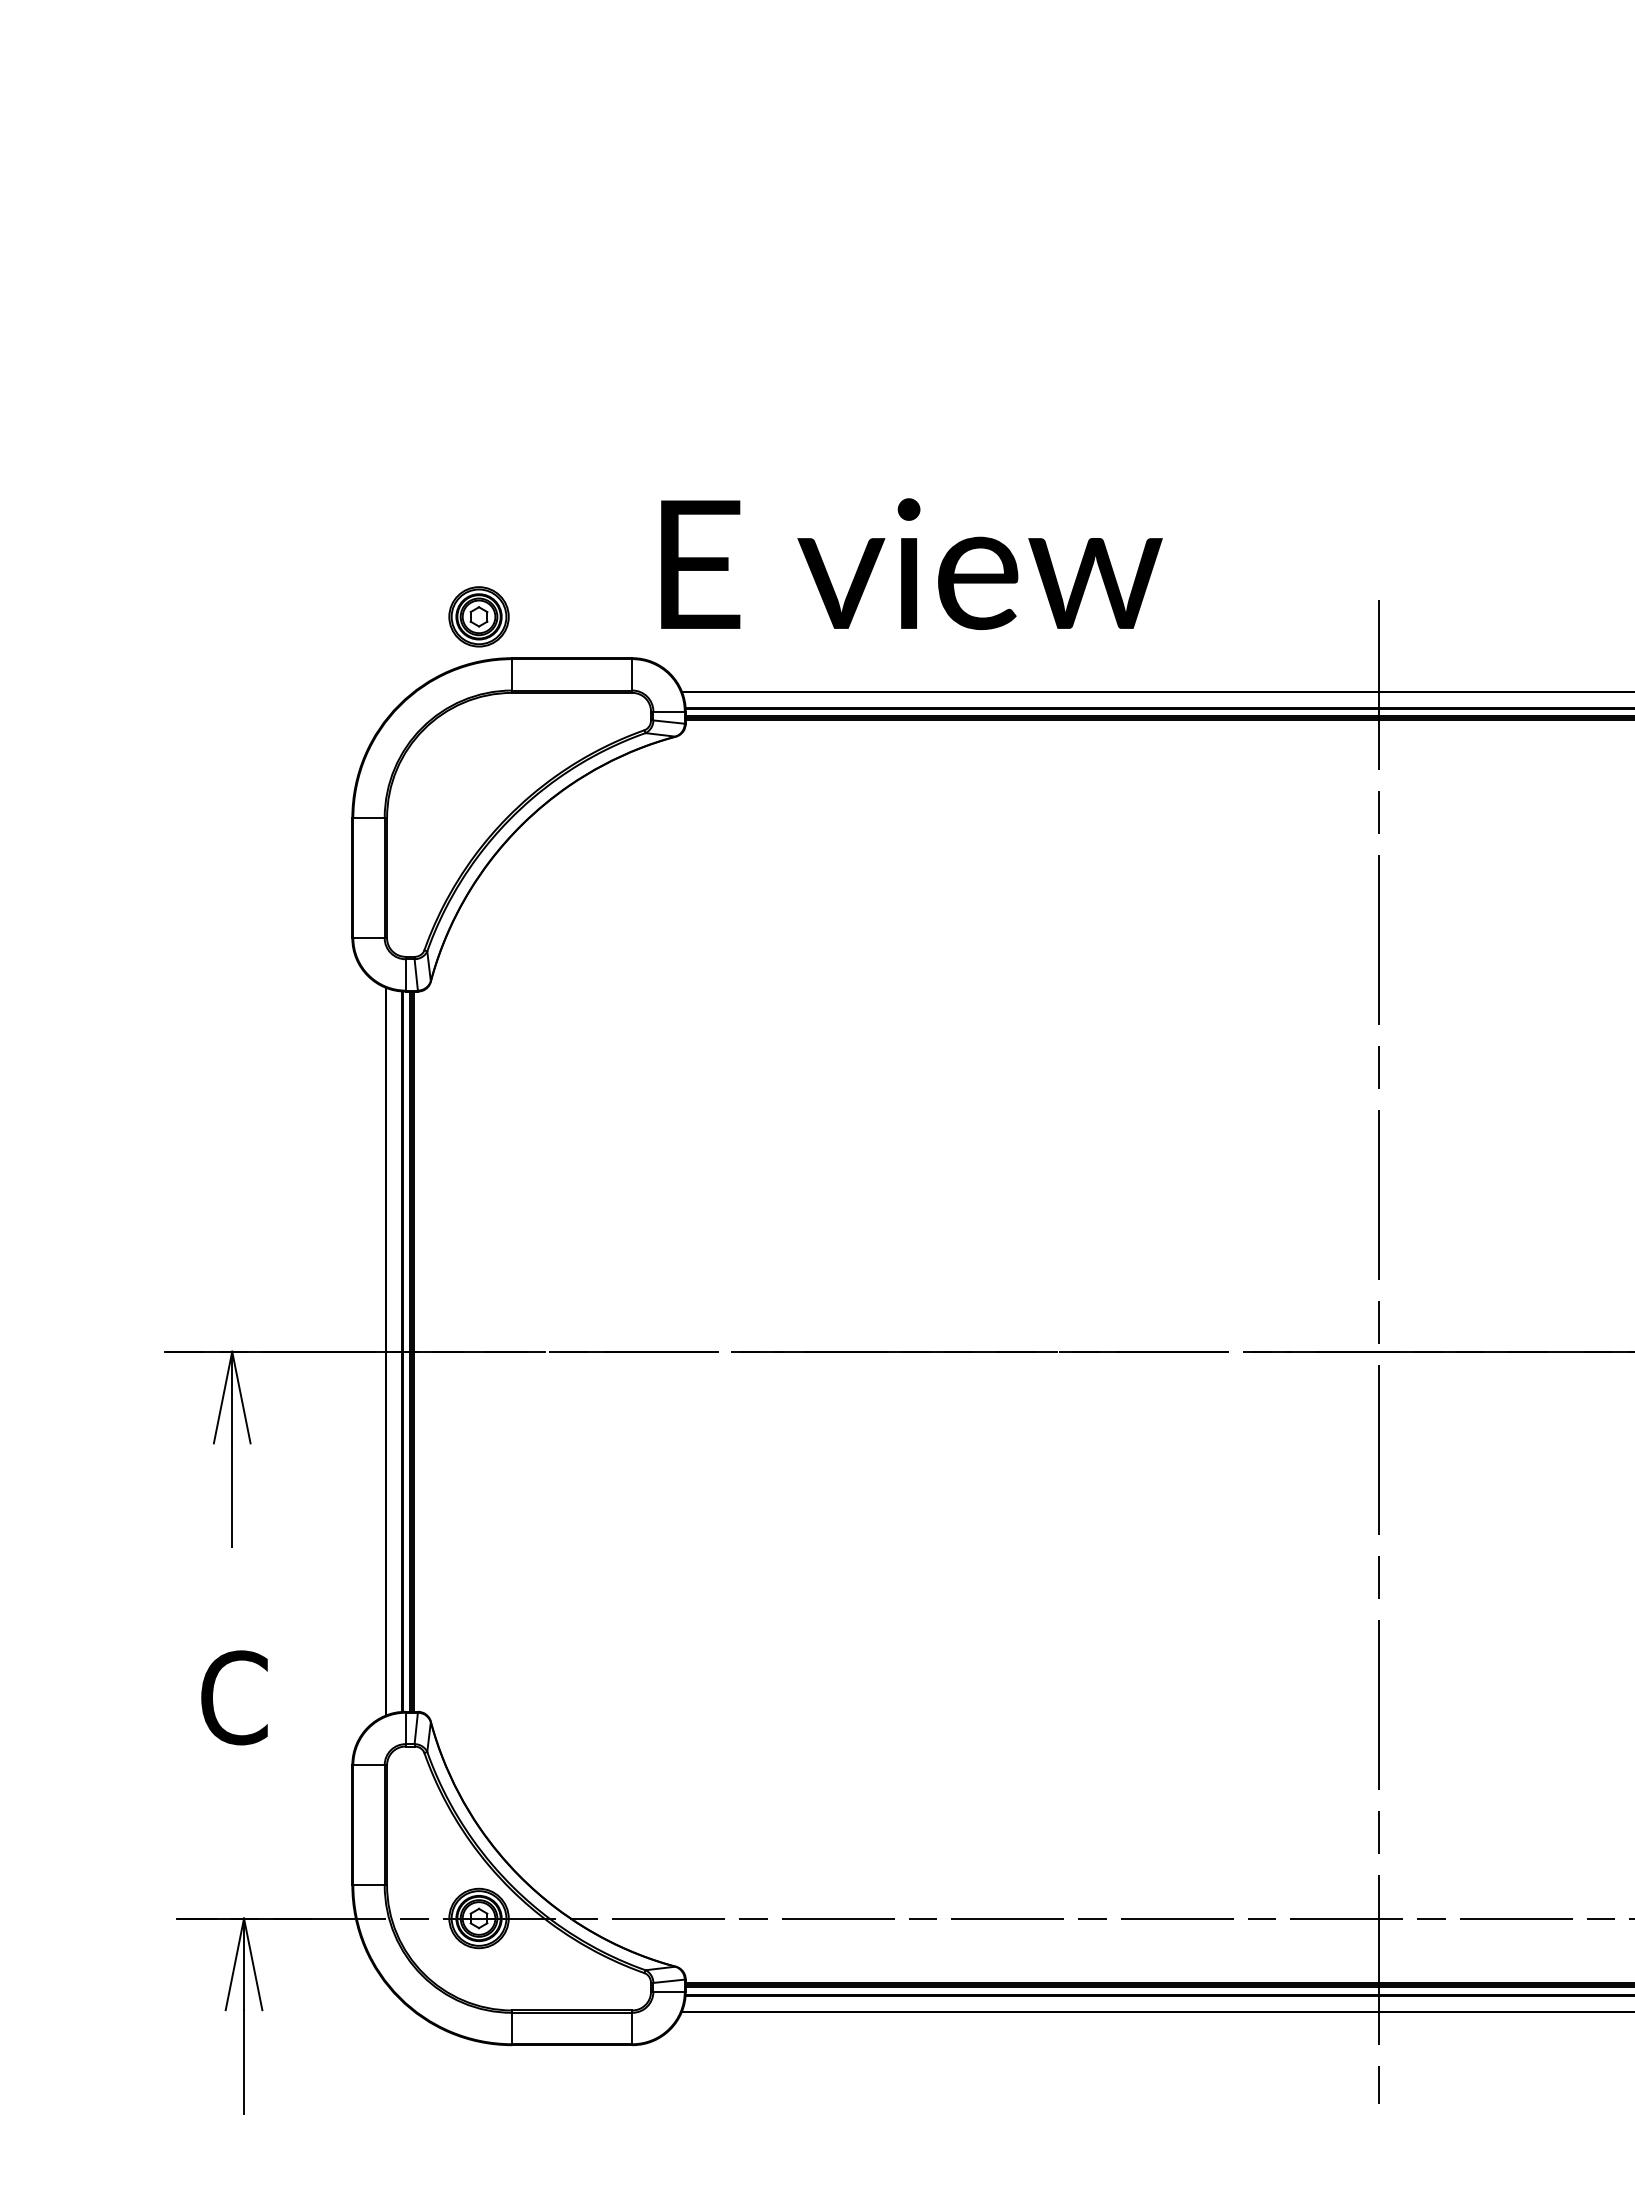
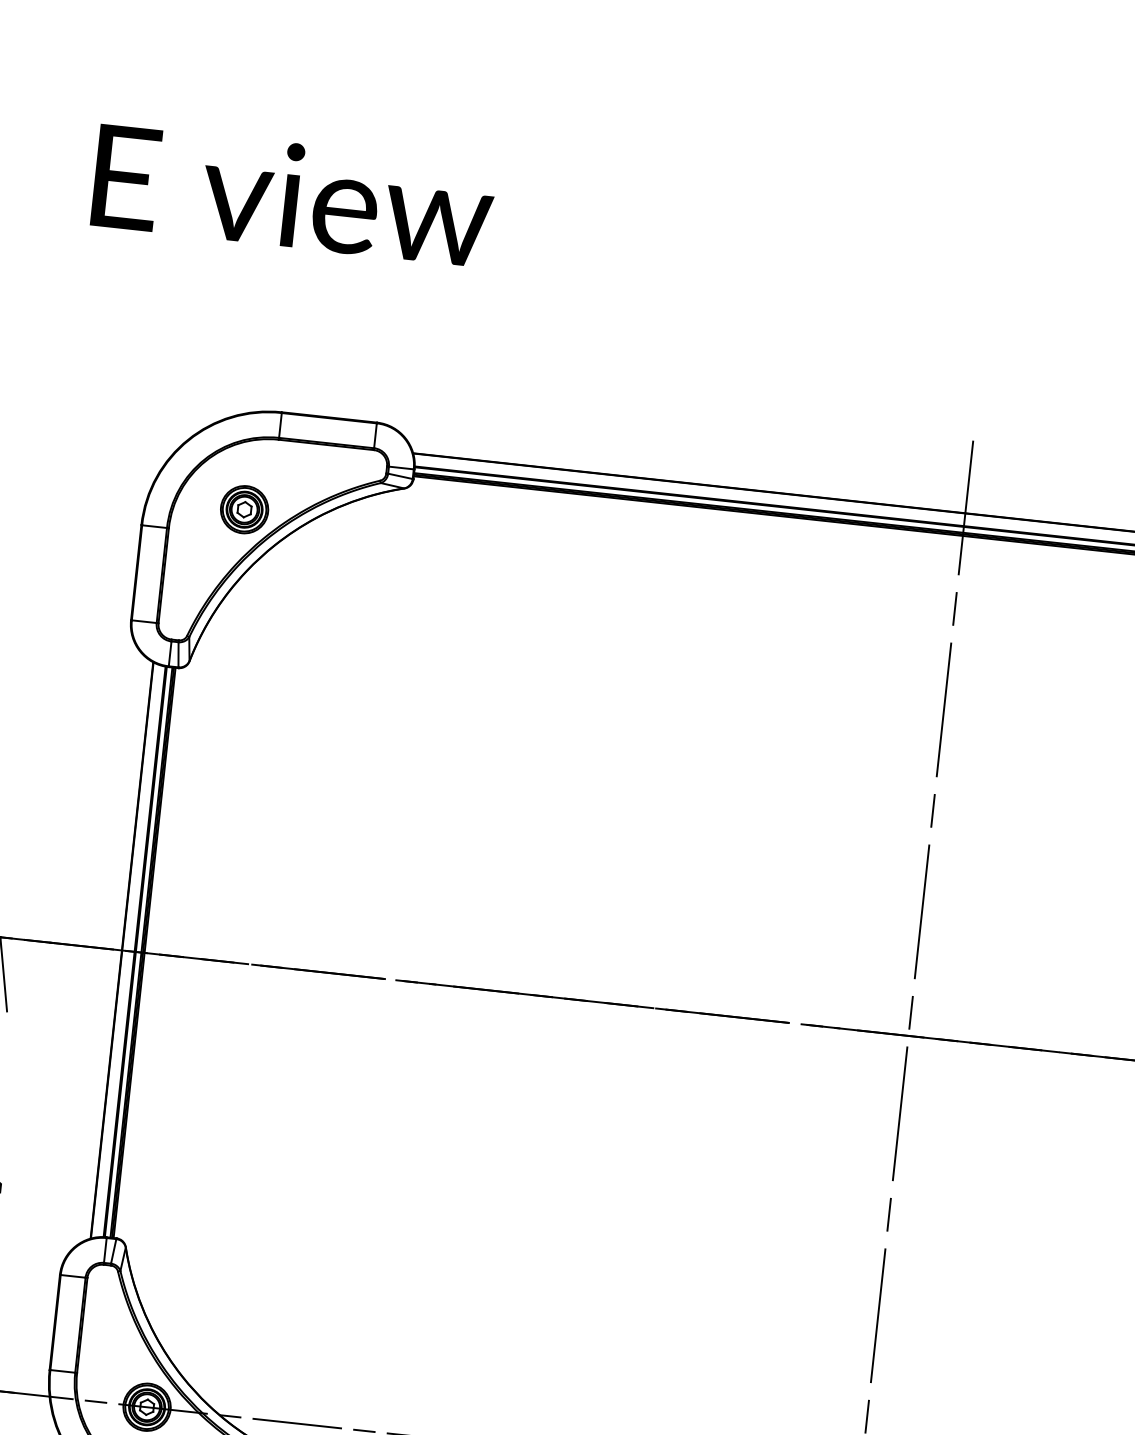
text: (911, 564) -> (293, 195), moved
part: (478, 616) -> (244, 509), moved

